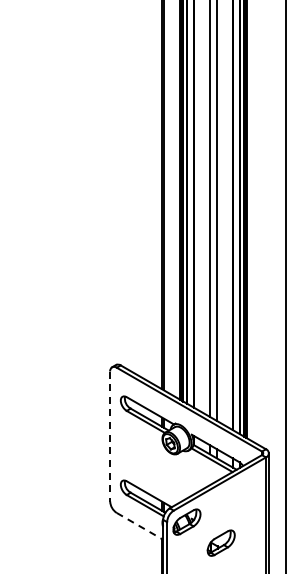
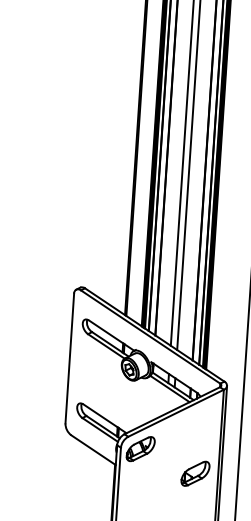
line: (110, 436) -> (70, 358), dashed -> solid
line: (139, 526) -> (93, 450), dashed -> solid
part: (220, 542) -> (194, 473), moved

